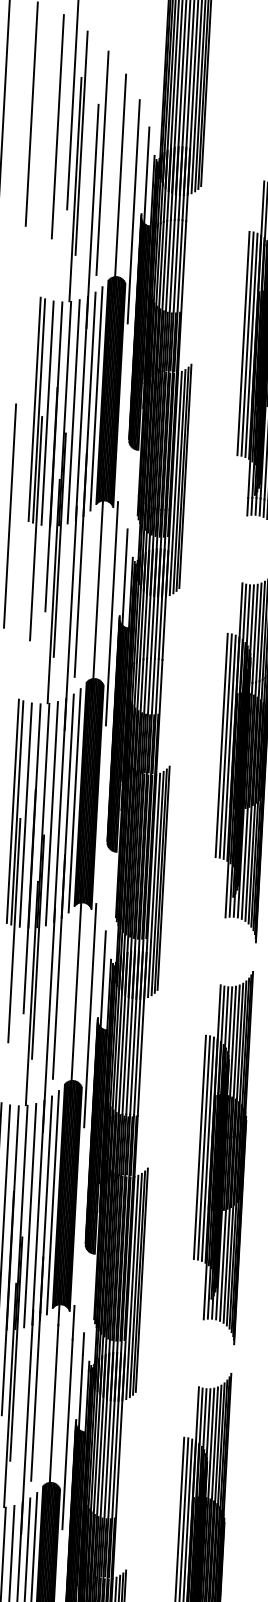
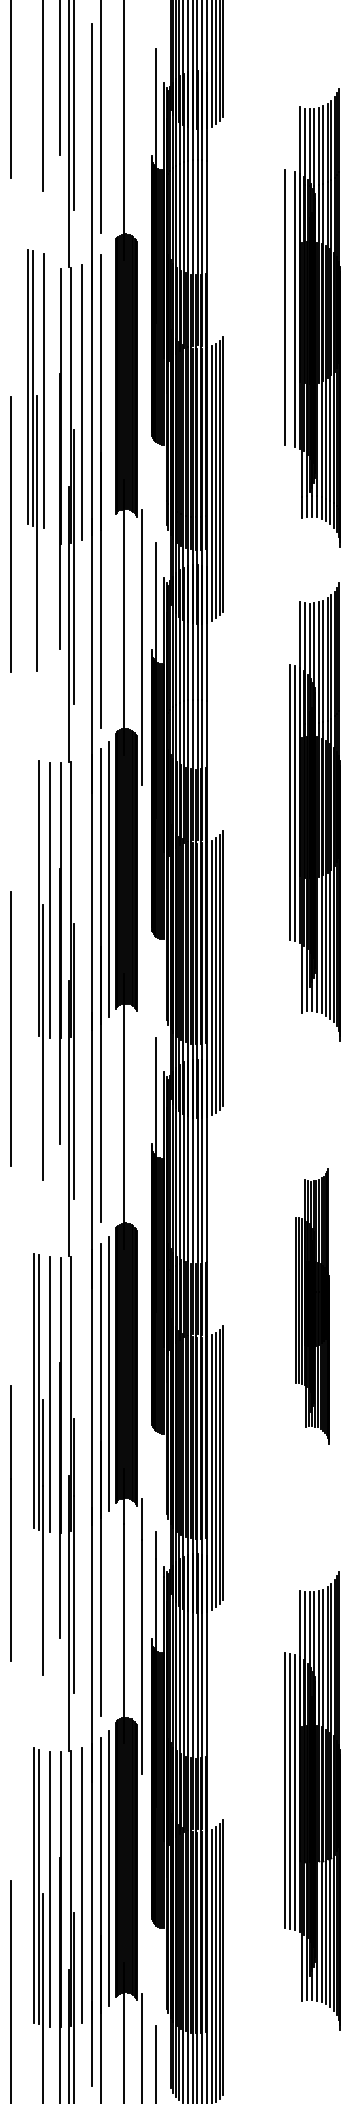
line: (134, 211) -> (142, 152), removed
line: (247, 343) -> (290, 307), removed
line: (96, 398) -> (108, 384), removed
part: (37, 469) -> (35, 460), moved
line: (221, 745) -> (285, 801), removed
line: (12, 811) -> (33, 896), removed
line: (51, 813) -> (81, 896), removed
line: (90, 1015) -> (142, 1141), removed
part: (221, 1156) -> (312, 1306), size x0.6
line: (30, 1214) -> (81, 1390), removed

